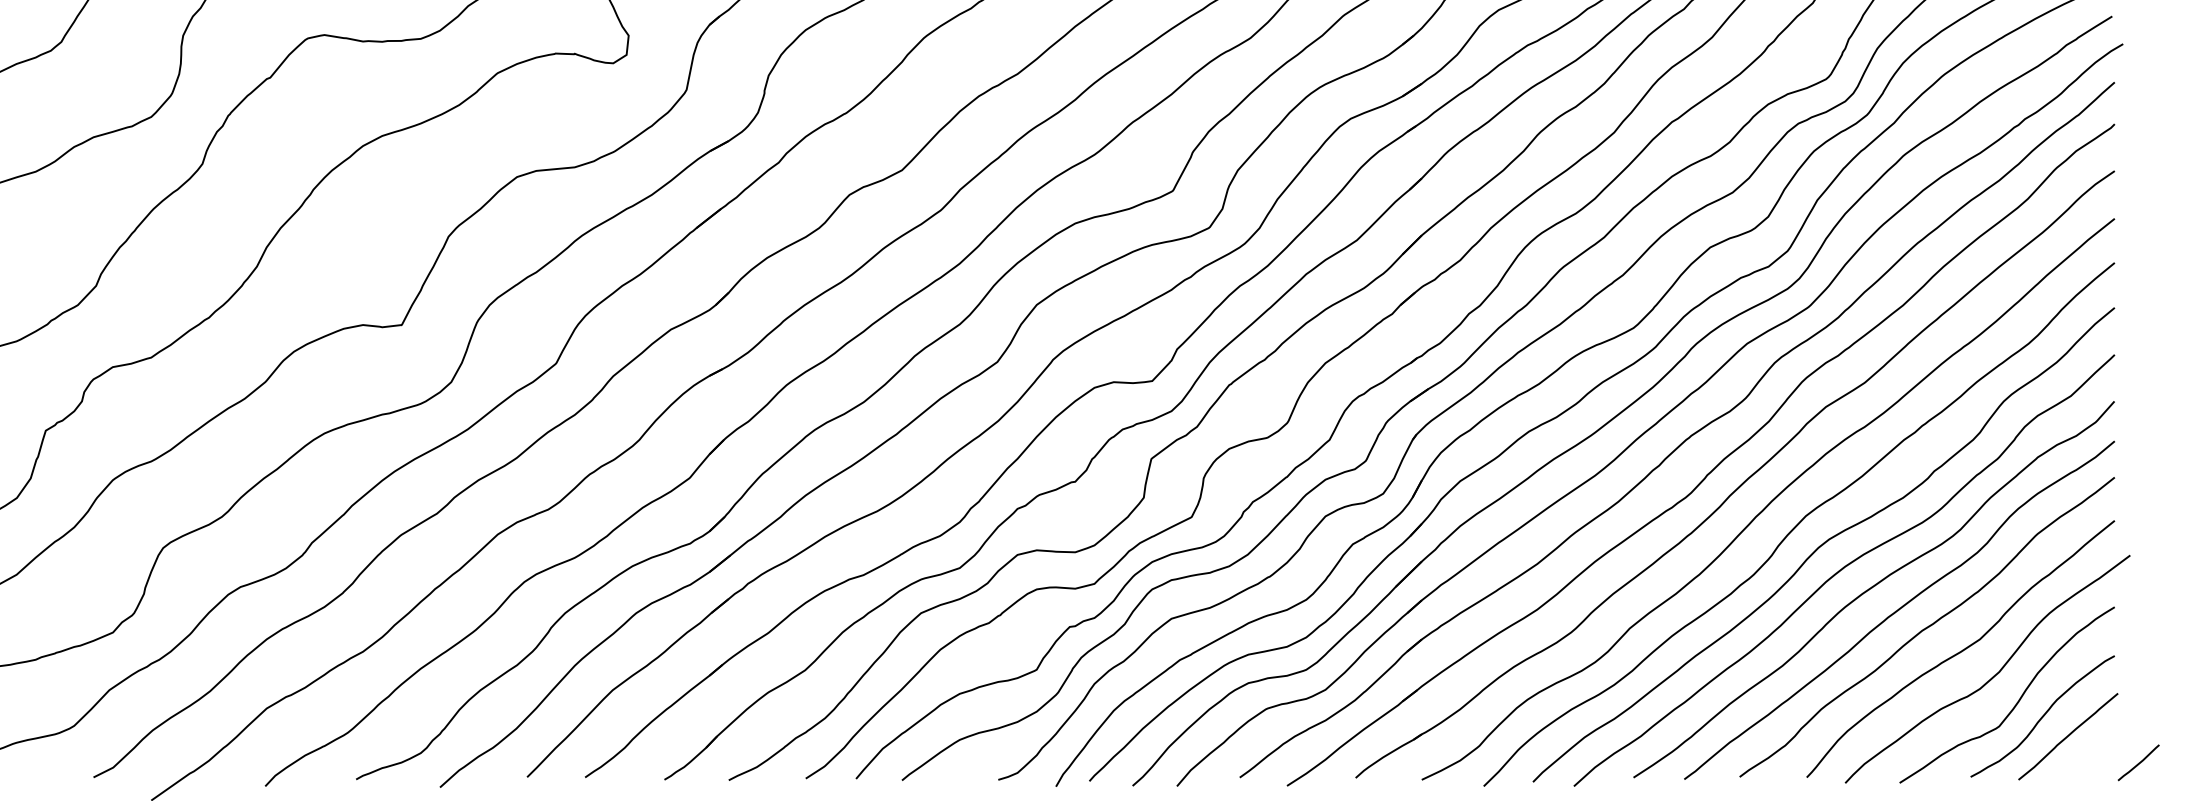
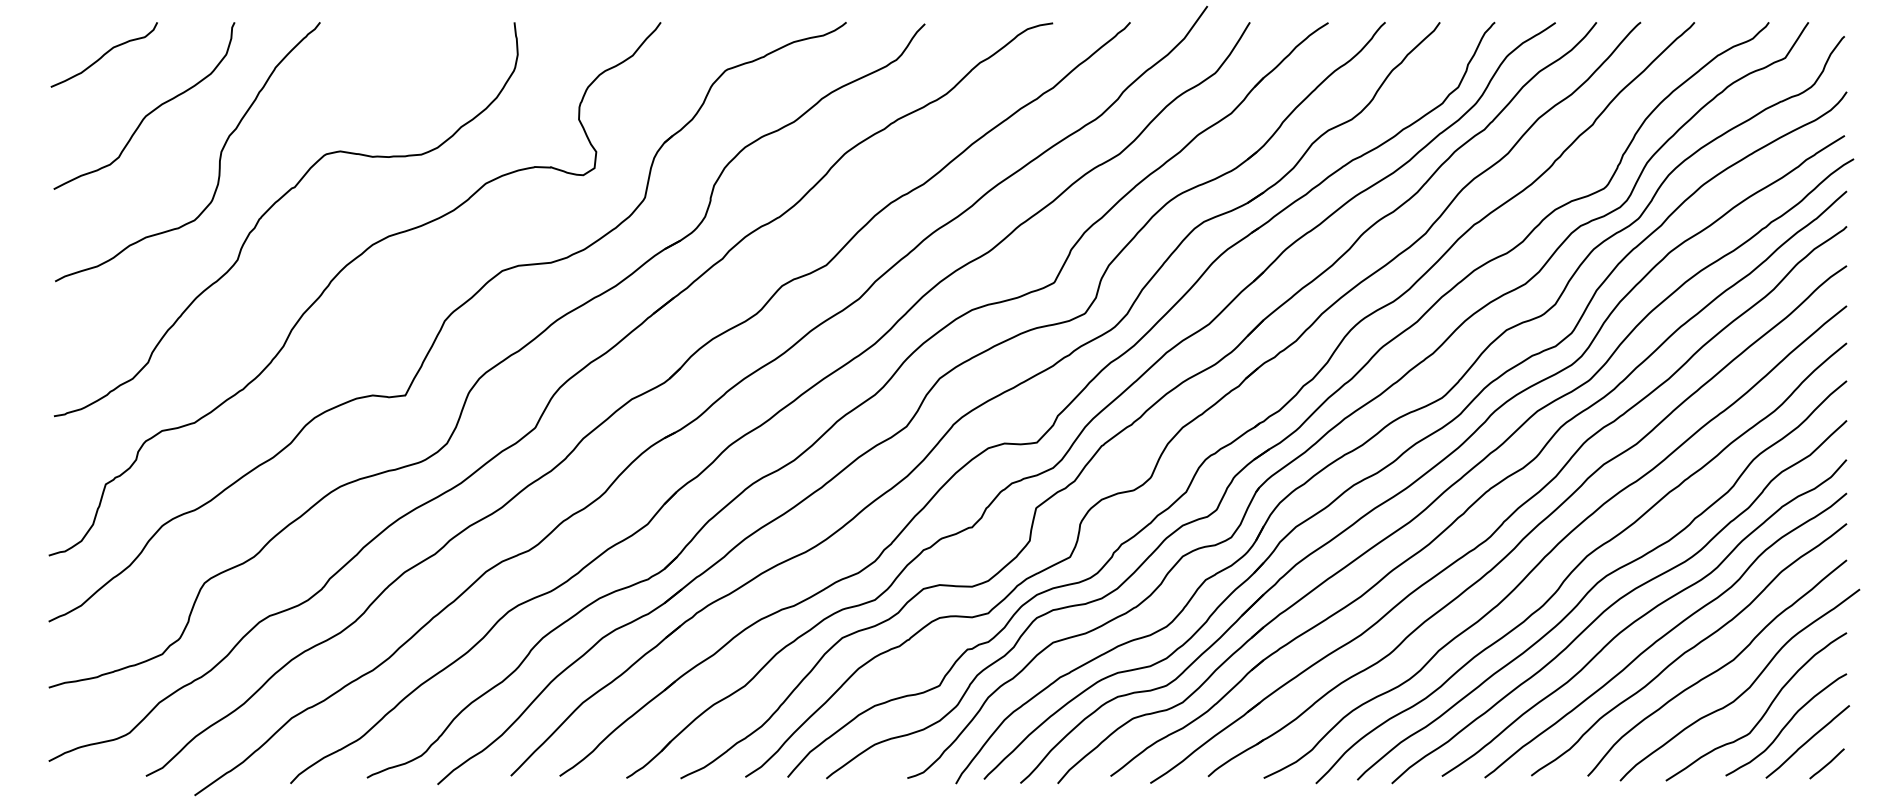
line: (2139, 762) -> (1827, 763), moved

